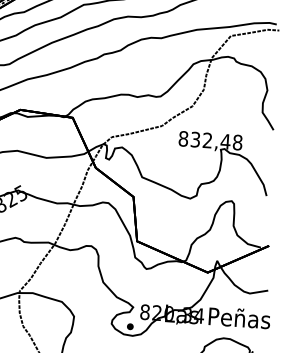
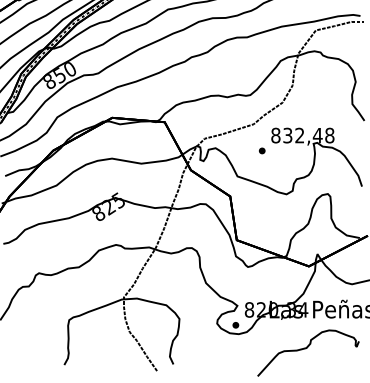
part: (169, 152) -> (262, 150), added

